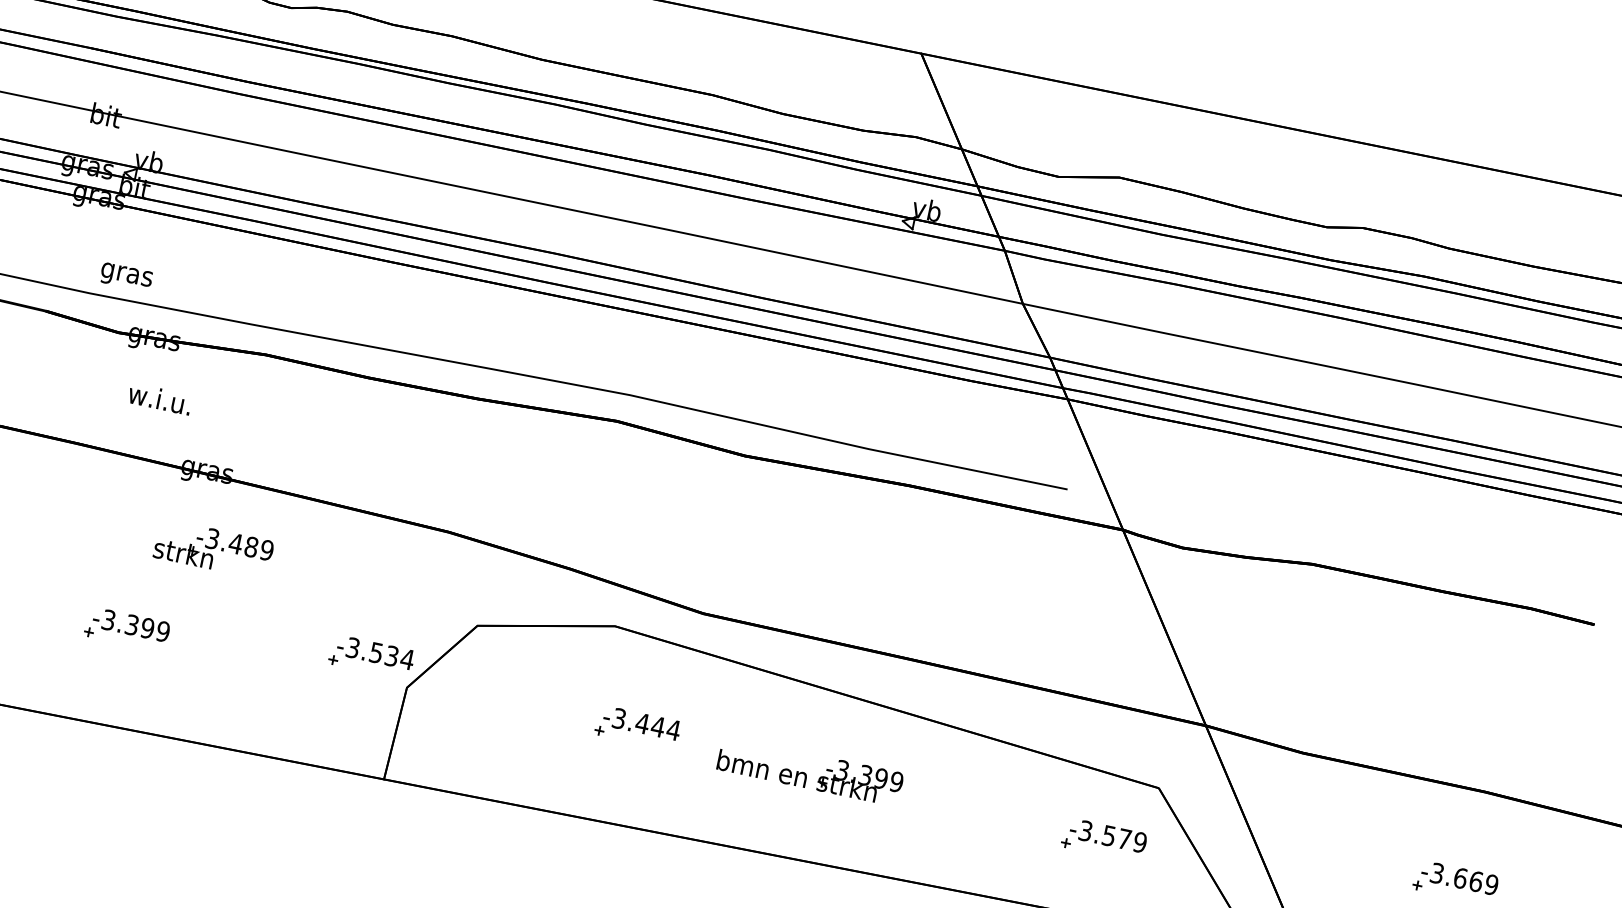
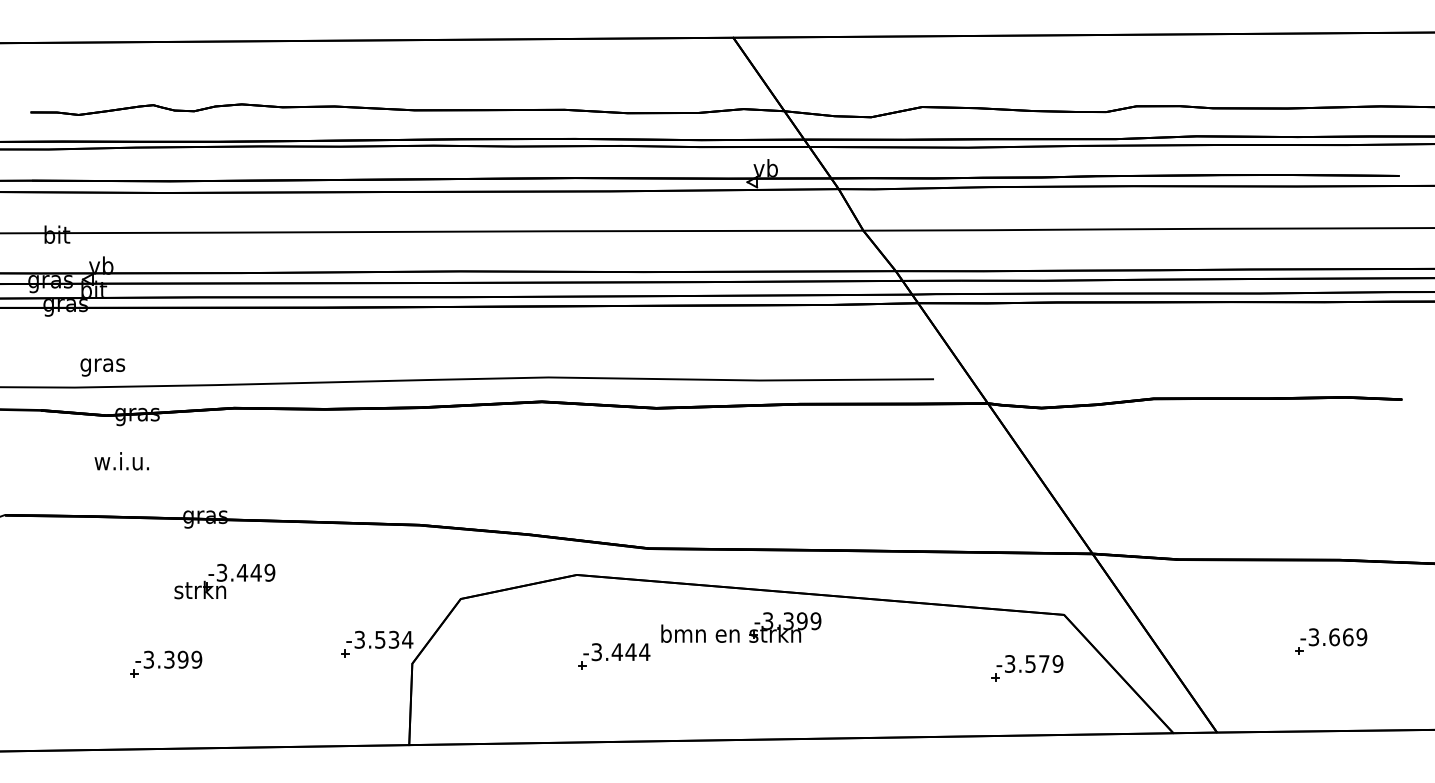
text: (159, 399) -> (121, 461), moved
text: (250, 546) -> (255, 572), -3.489 -> -3.449
part: (810, 771) -> (741, 627), moved

